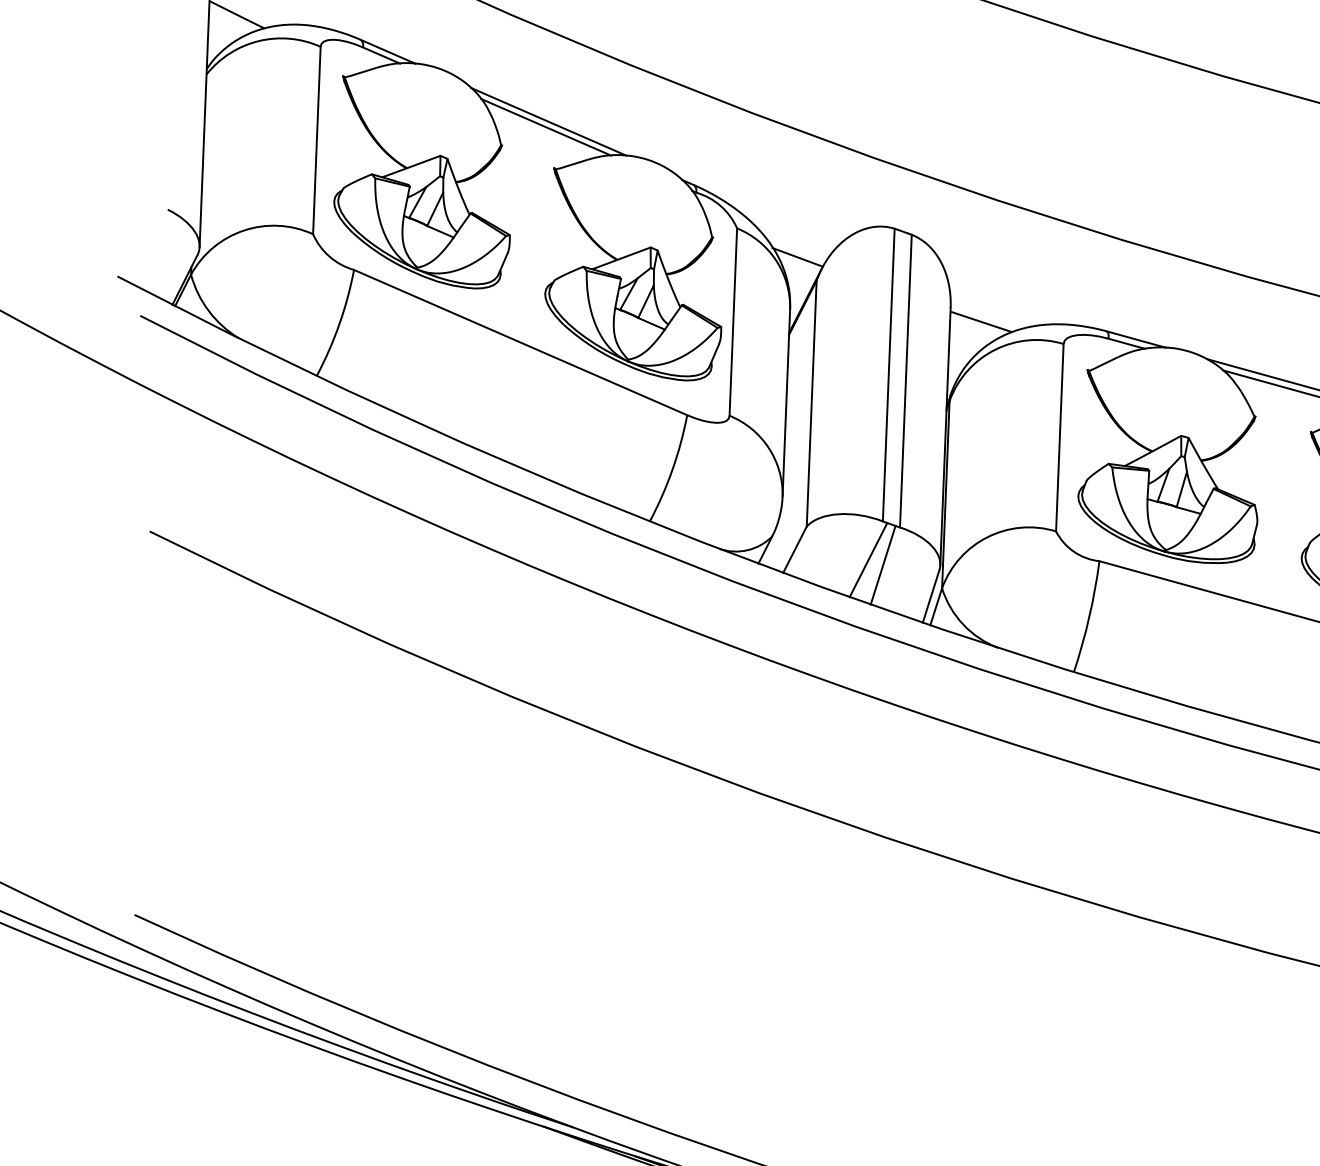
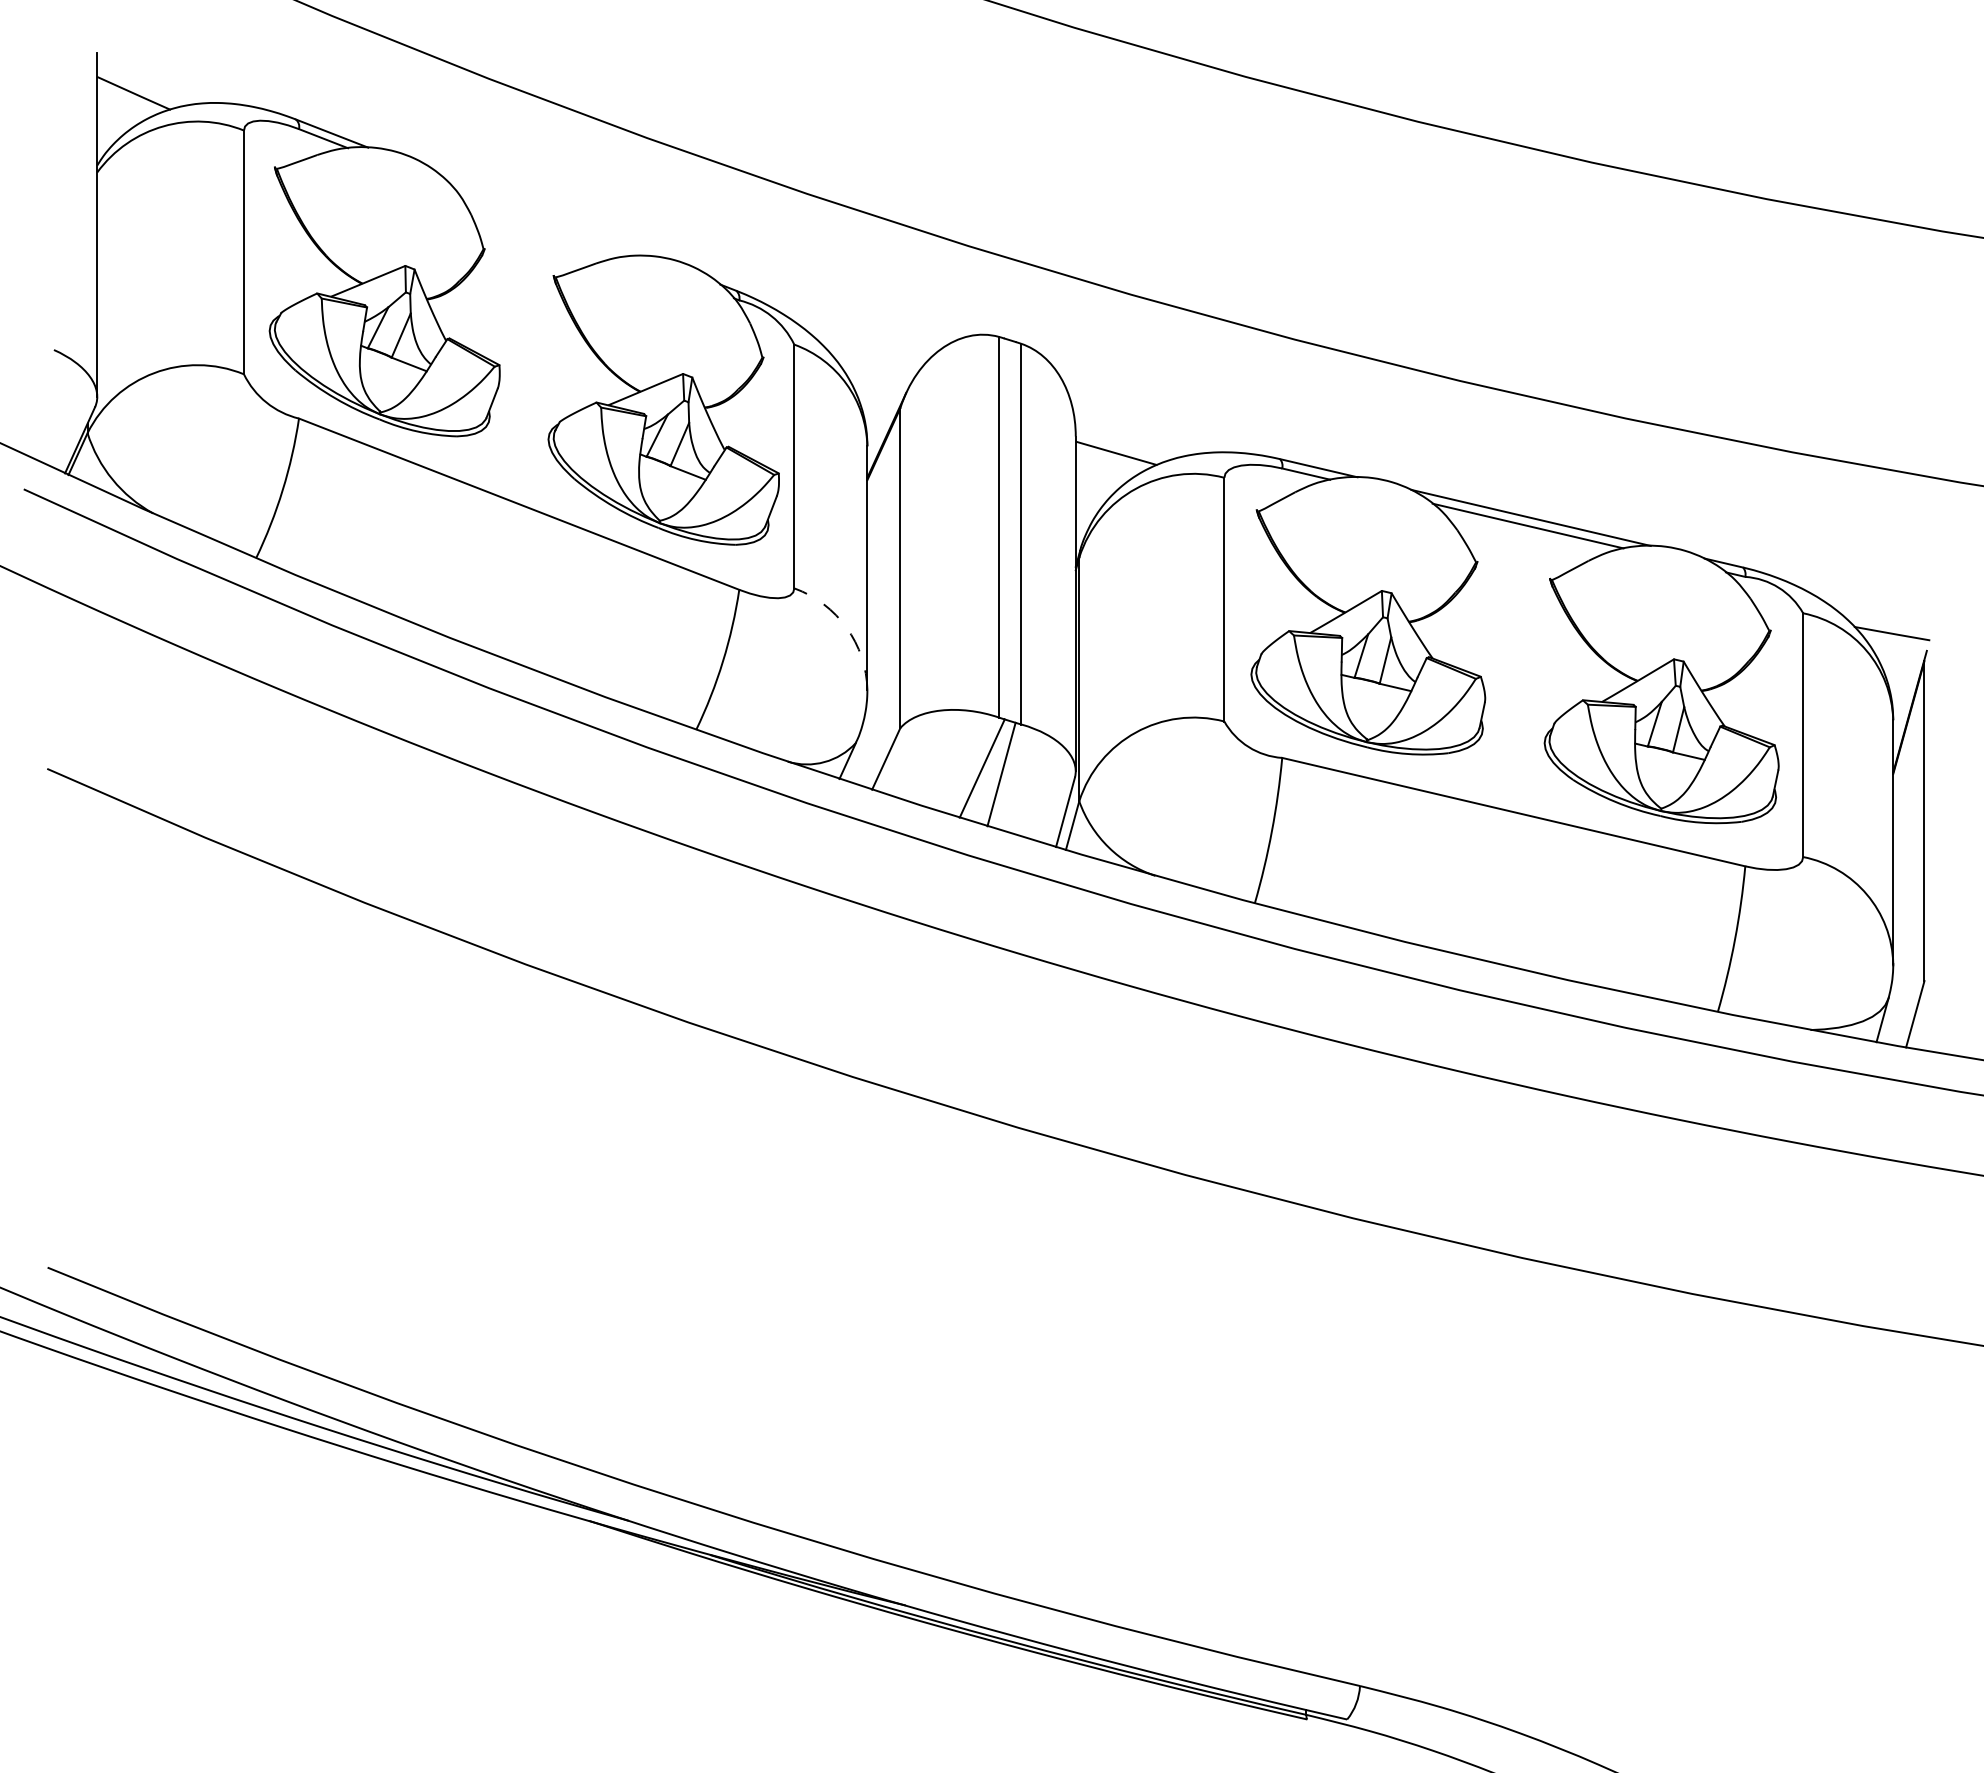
line: (549, 122) -> (544, 216), removed
line: (545, 126) -> (540, 222), removed
line: (797, 256) -> (874, 378), removed
arc: (768, 447) -> (846, 627), solid -> dashed

